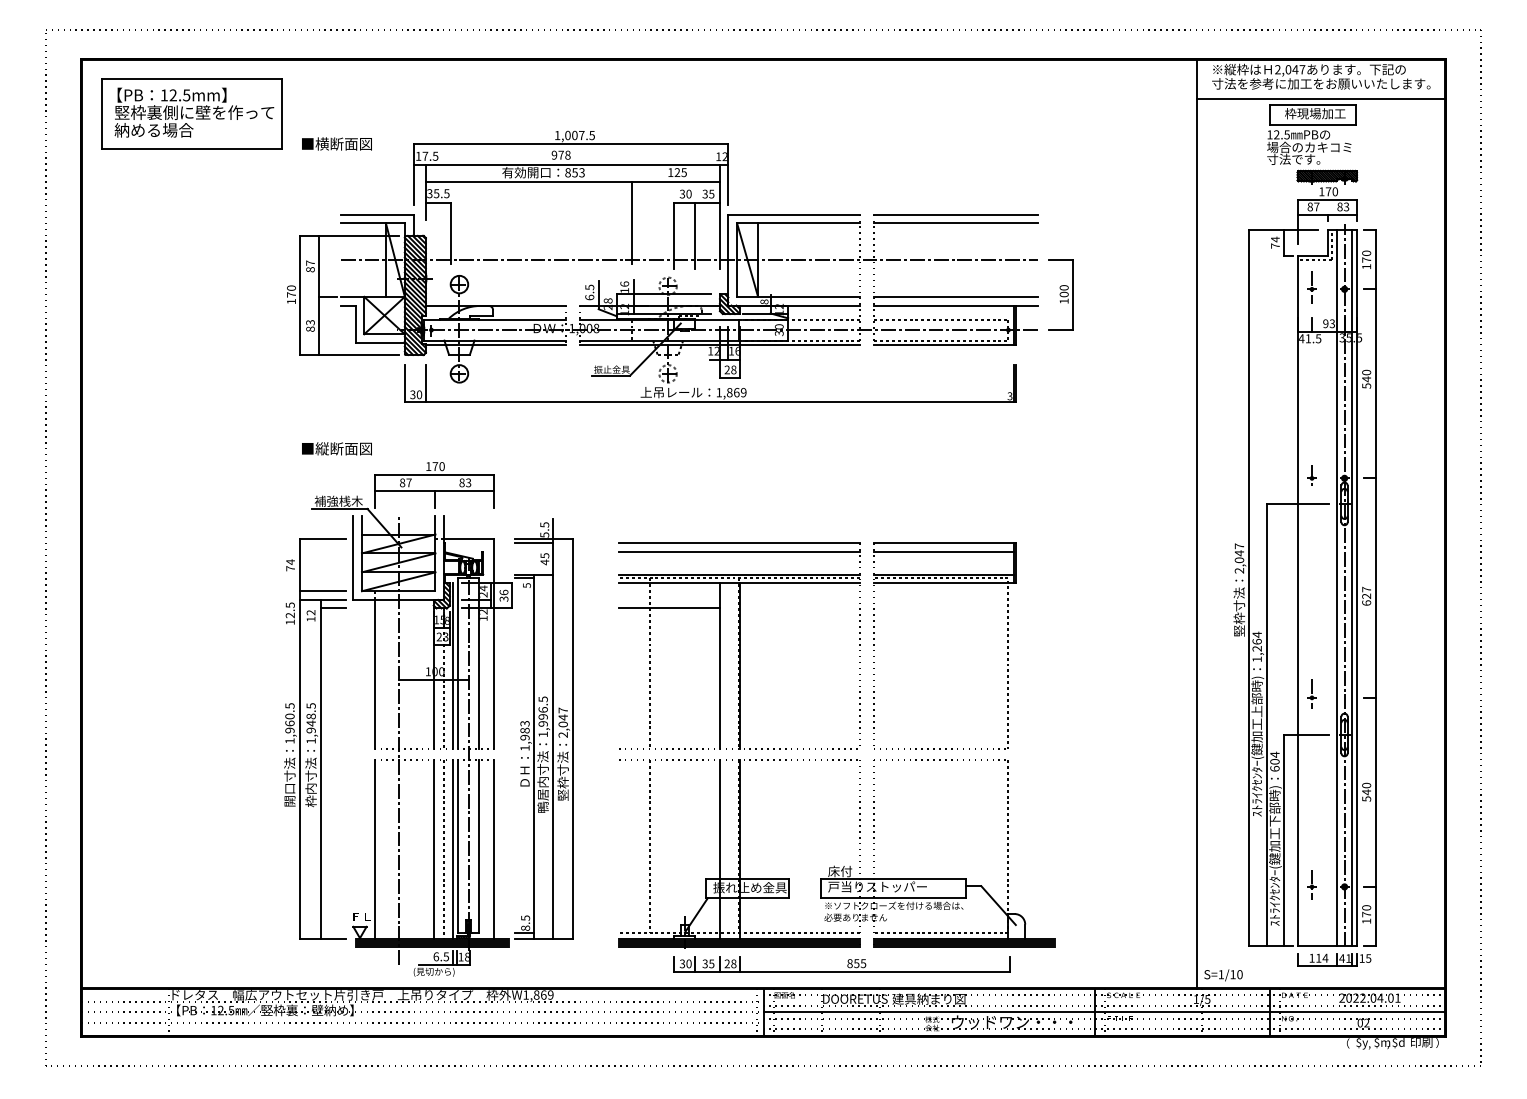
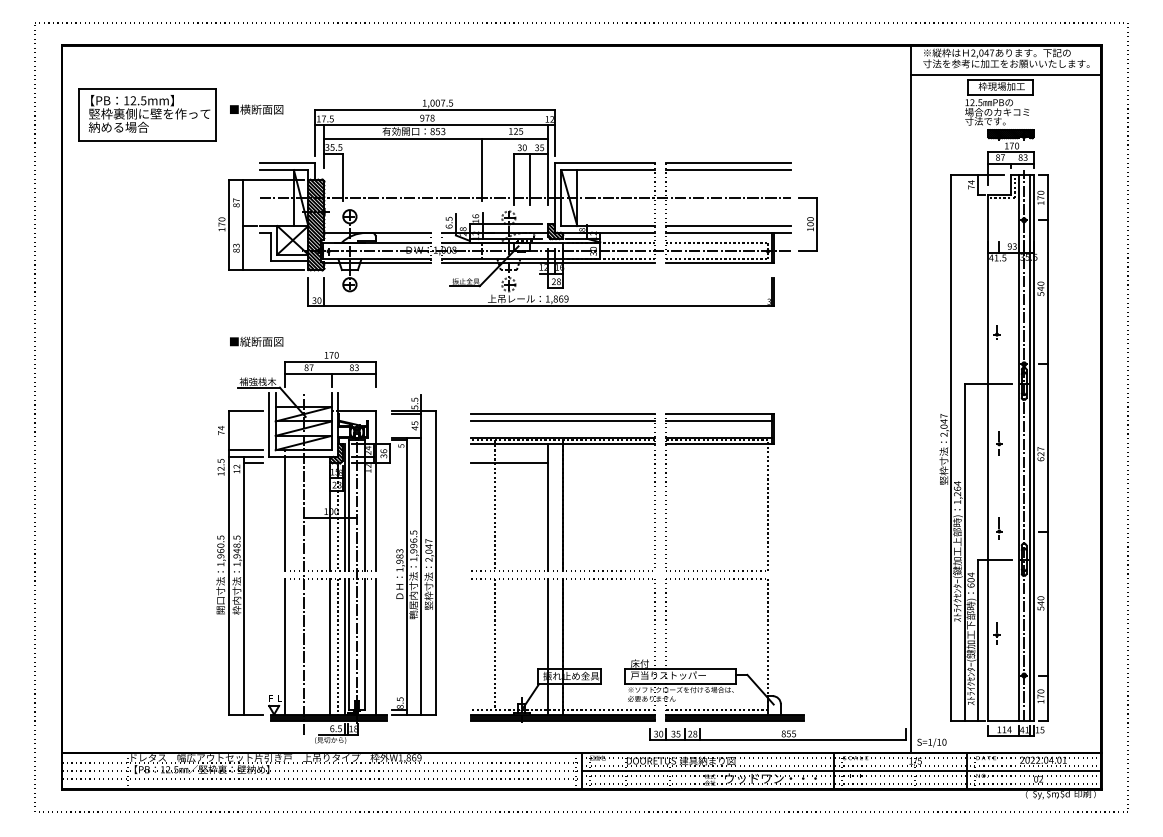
part: (191, 113) -> (147, 114), moved
part: (1311, 287) -> (998, 442), moved
part: (1311, 475) -> (996, 332), moved
part: (1311, 884) -> (996, 633), moved
part: (841, 964) -> (777, 734), moved

